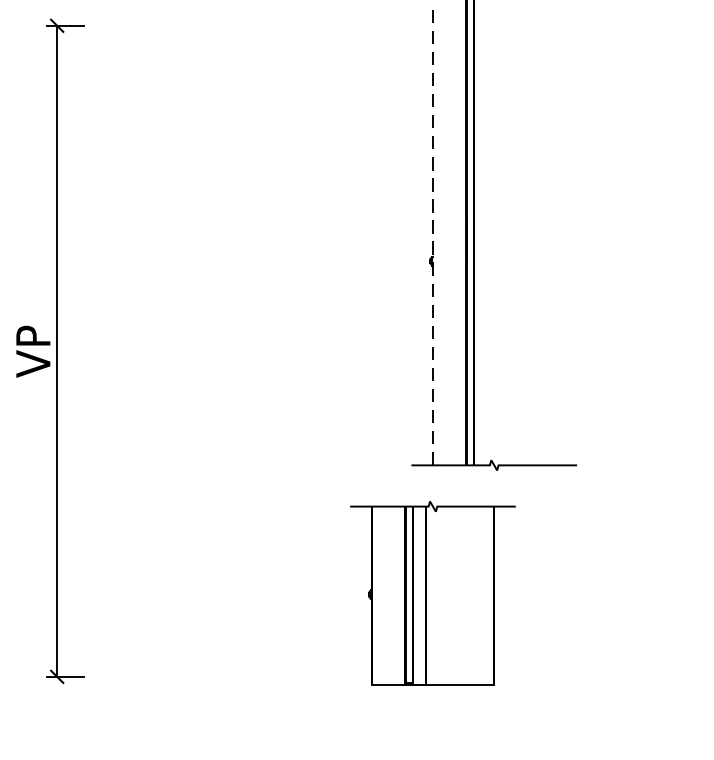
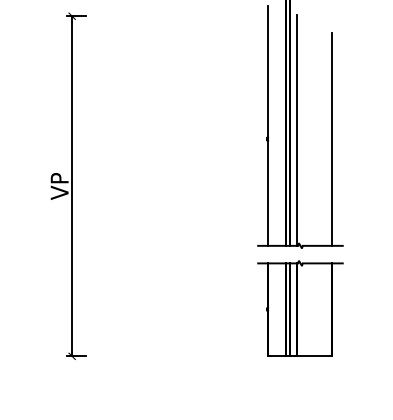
line: (433, 234) -> (268, 125), dashed -> solid
line: (486, 244) -> (296, 130), added
line: (555, 259) -> (332, 138), added
part: (433, 592) -> (300, 308), moved

